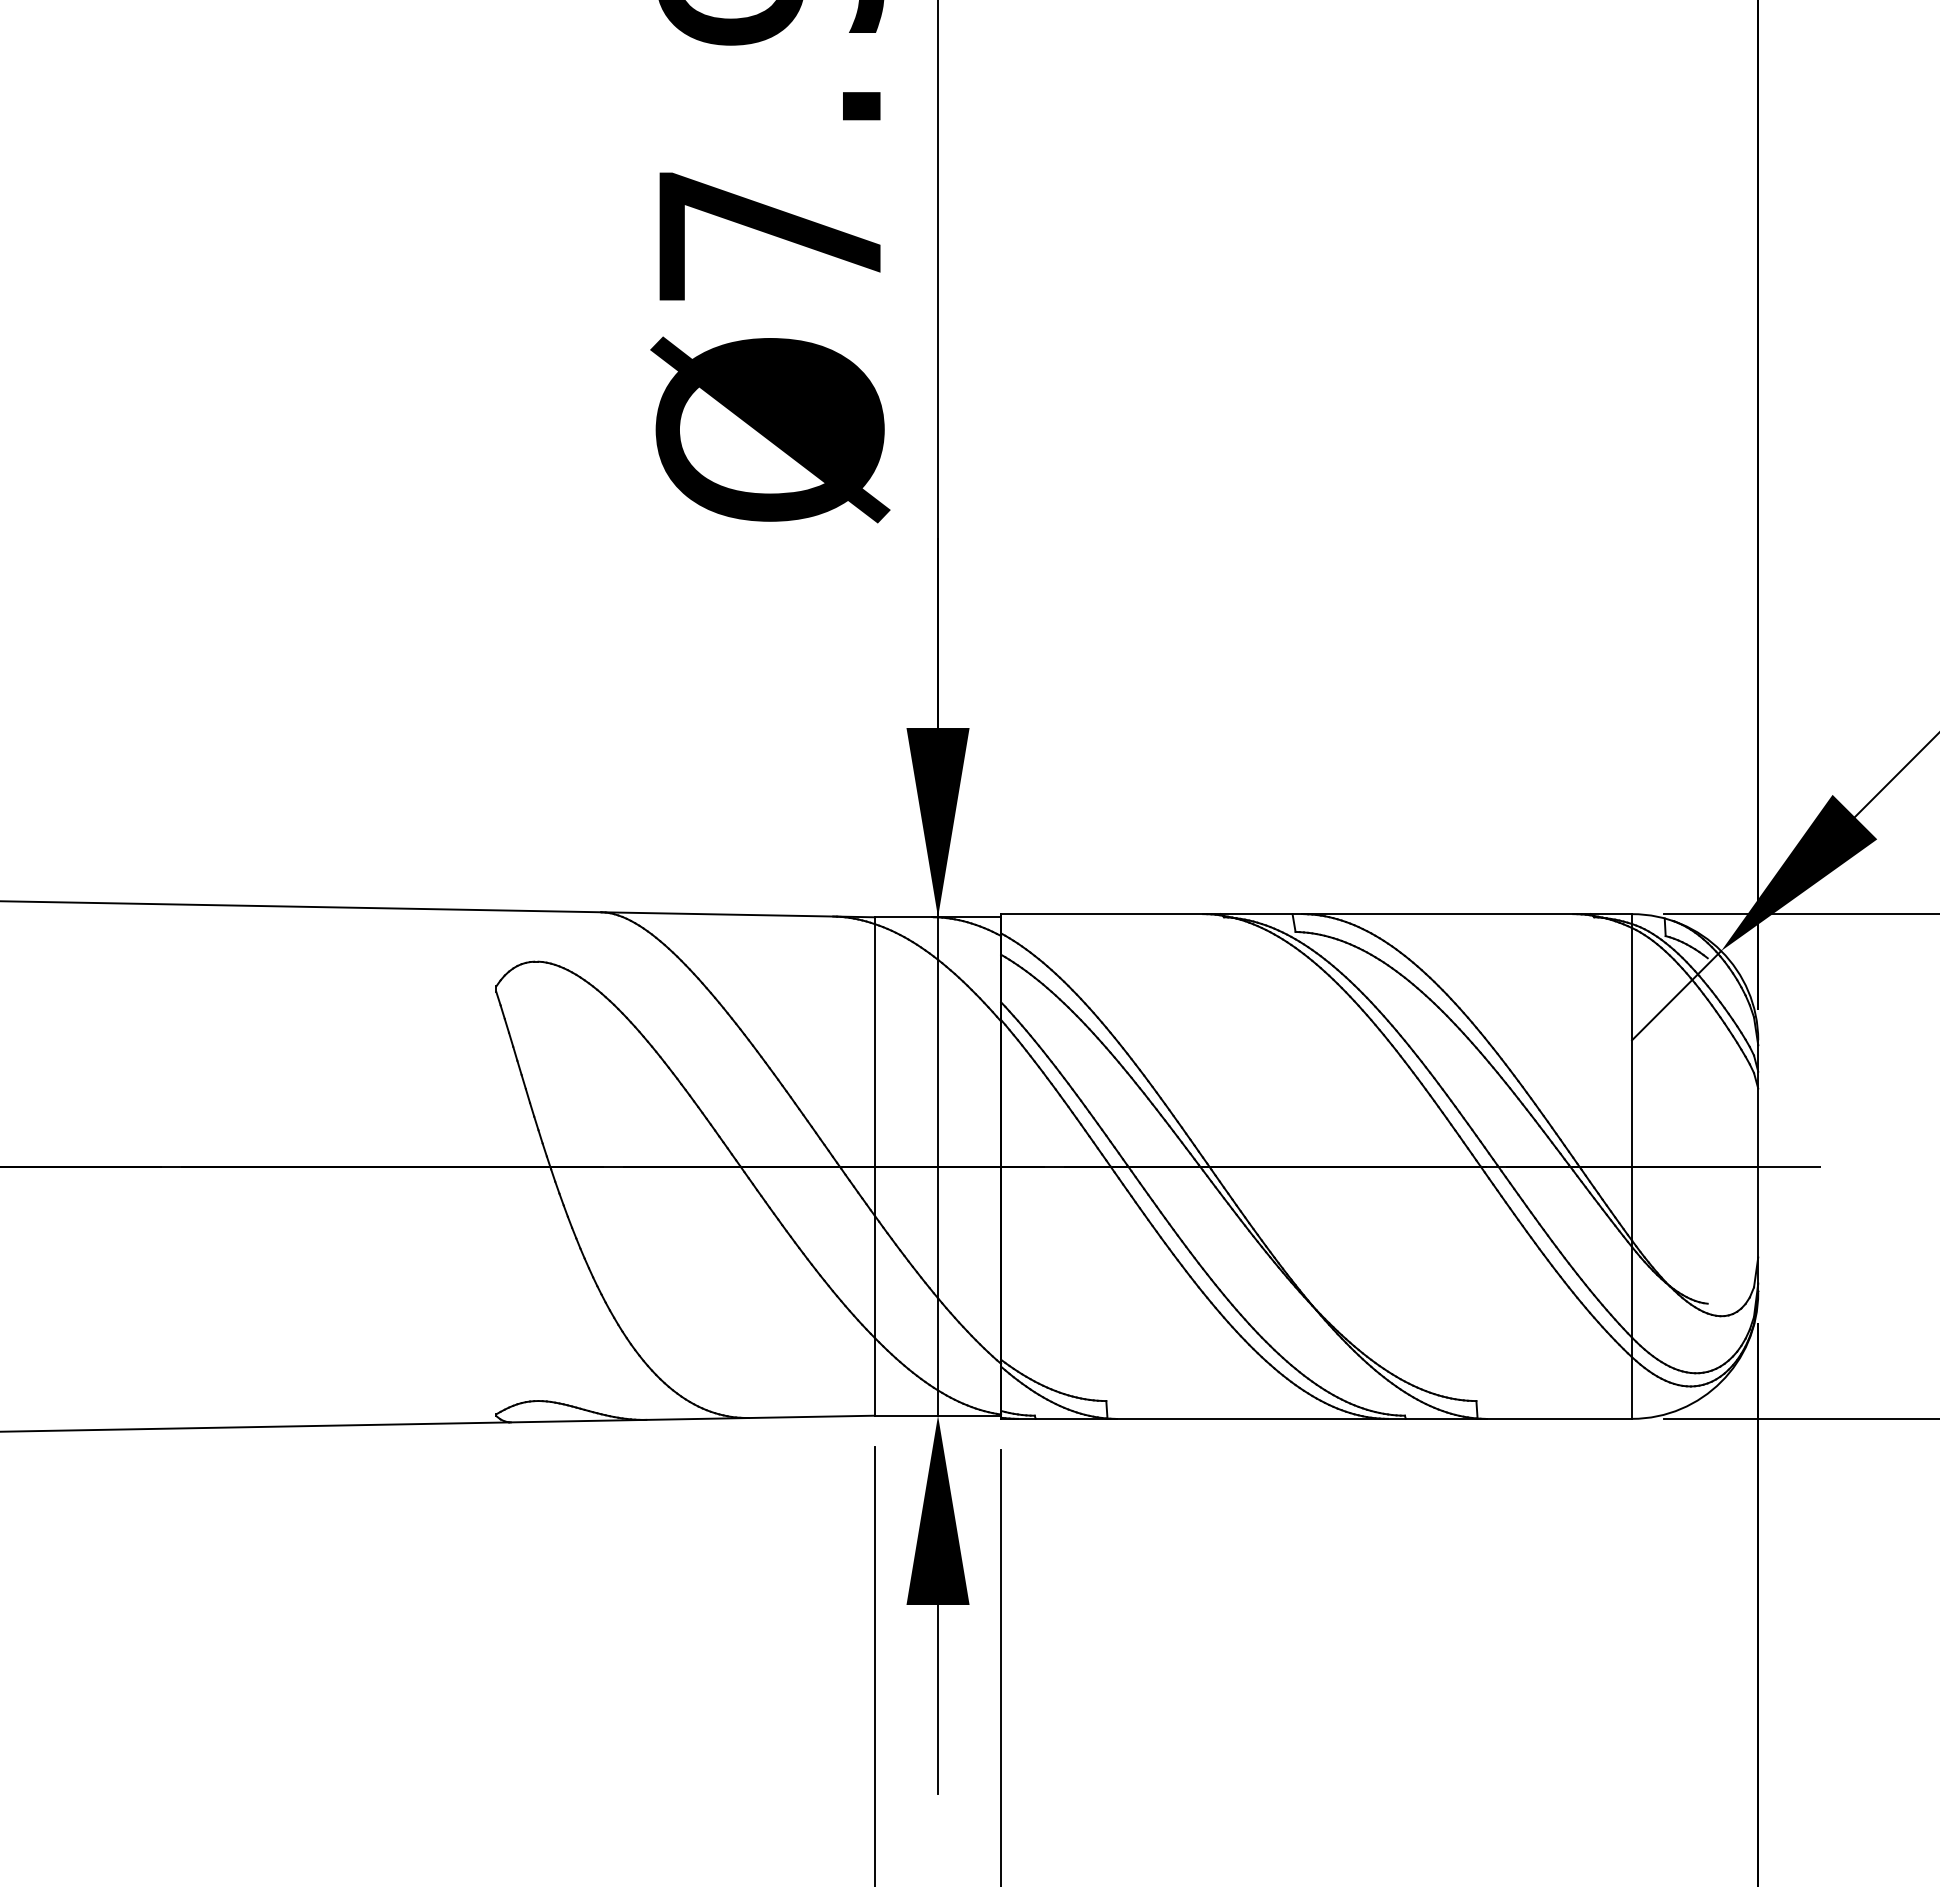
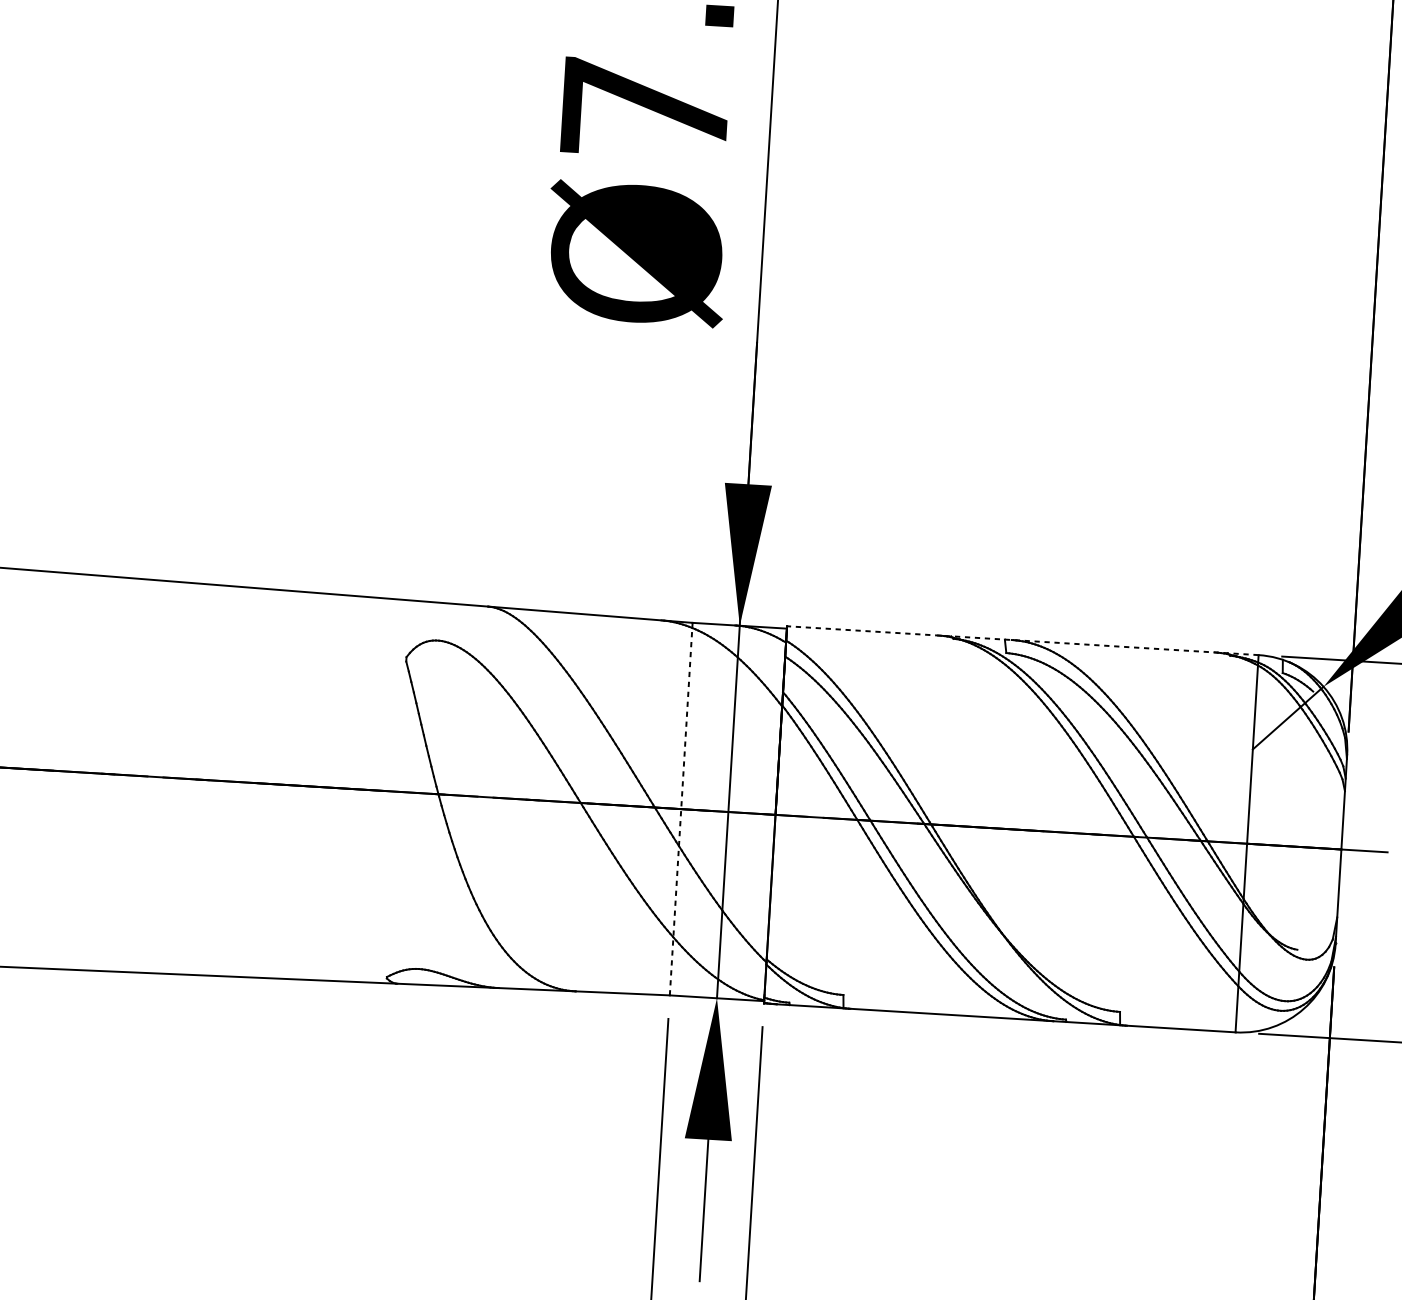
line: (1316, 914) -> (1022, 640), solid -> dashed
line: (874, 1166) -> (680, 809), solid -> dashed

